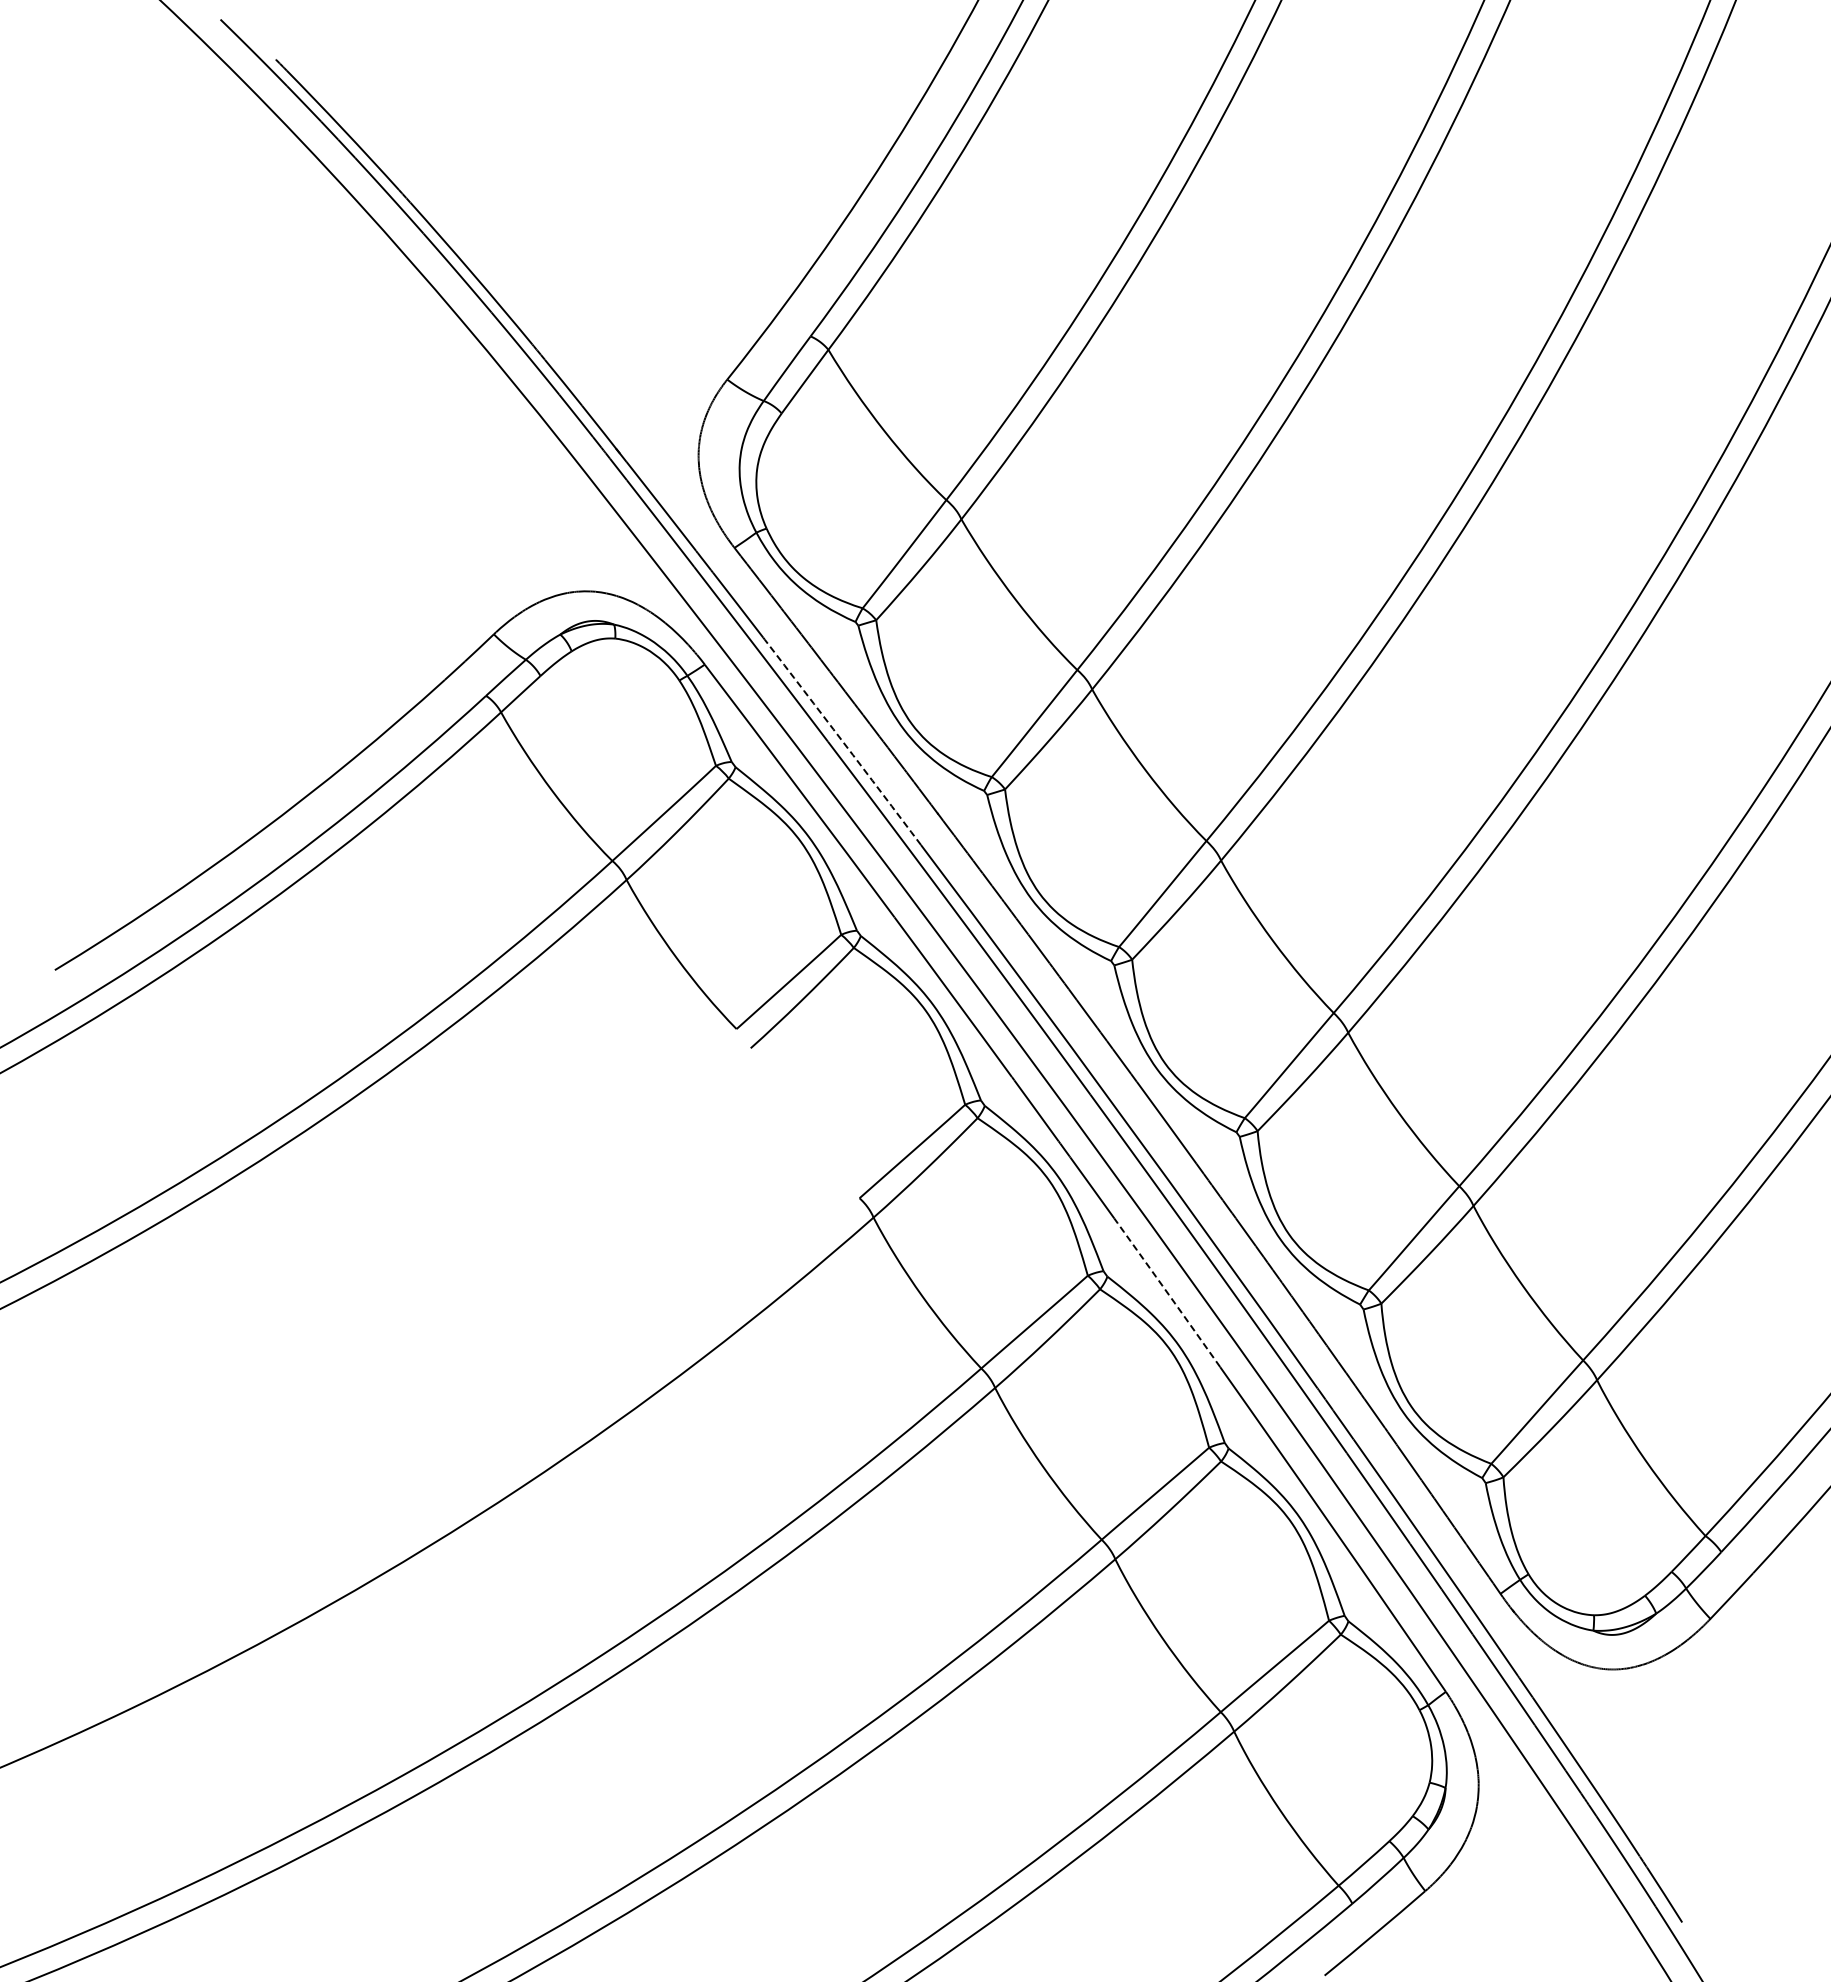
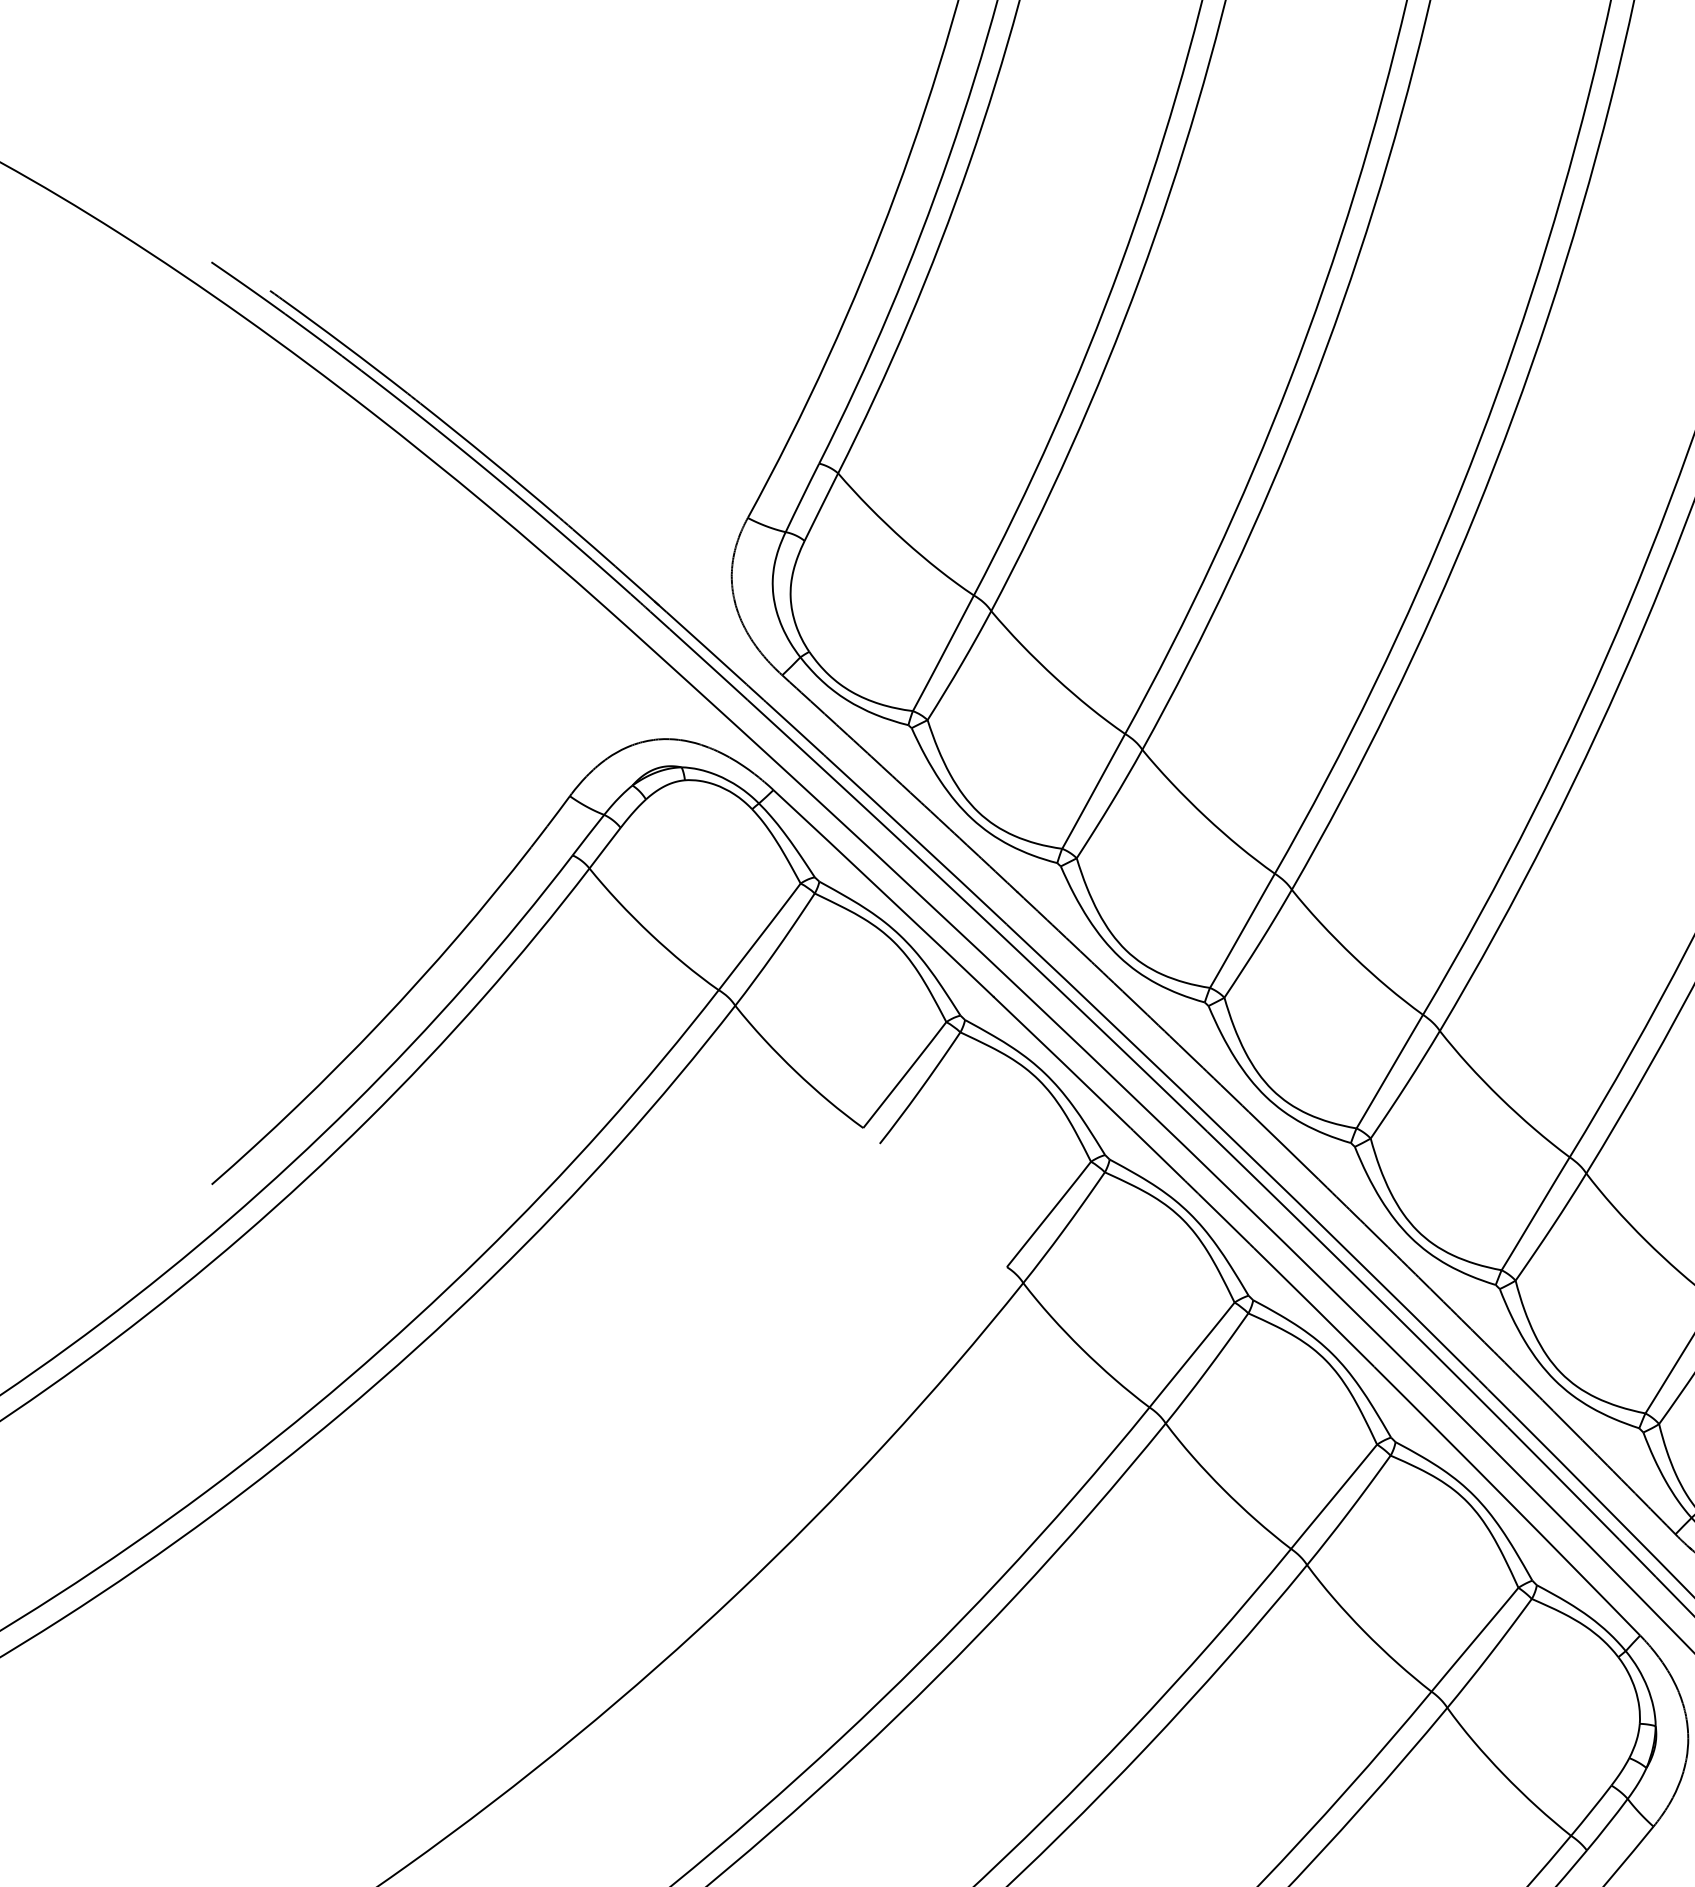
arc: (843, 742) -> (916, 840), dashed -> solid
arc: (1169, 1294) -> (1314, 1306), dashed -> solid

